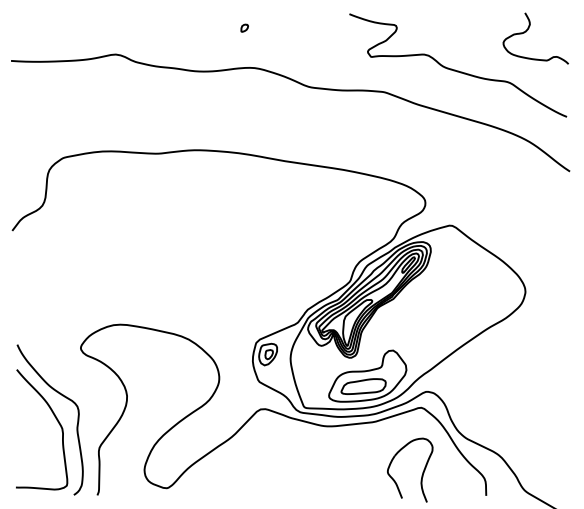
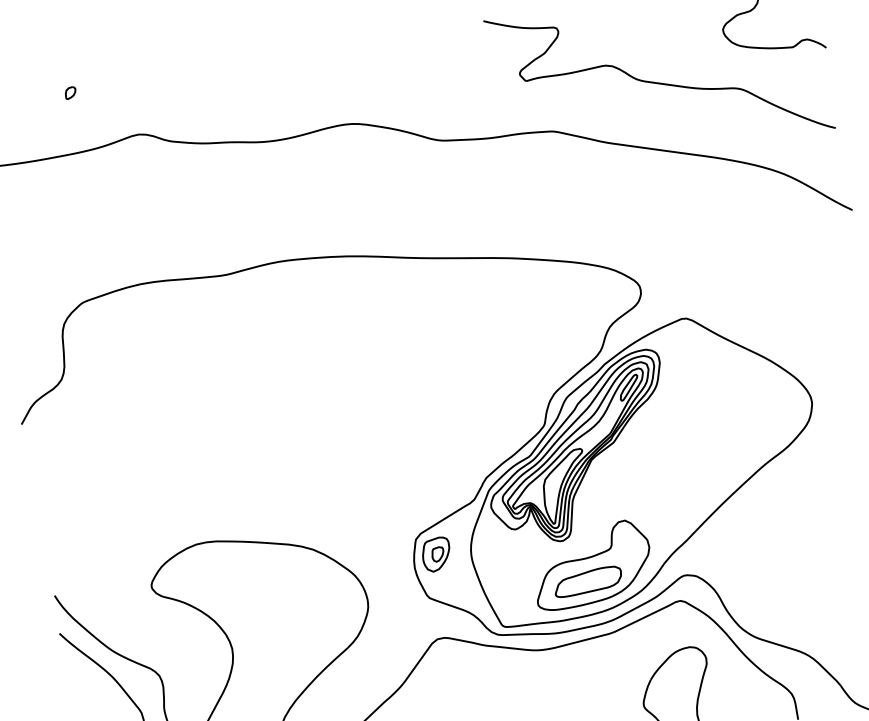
part: (244, 27) -> (70, 91), moved

